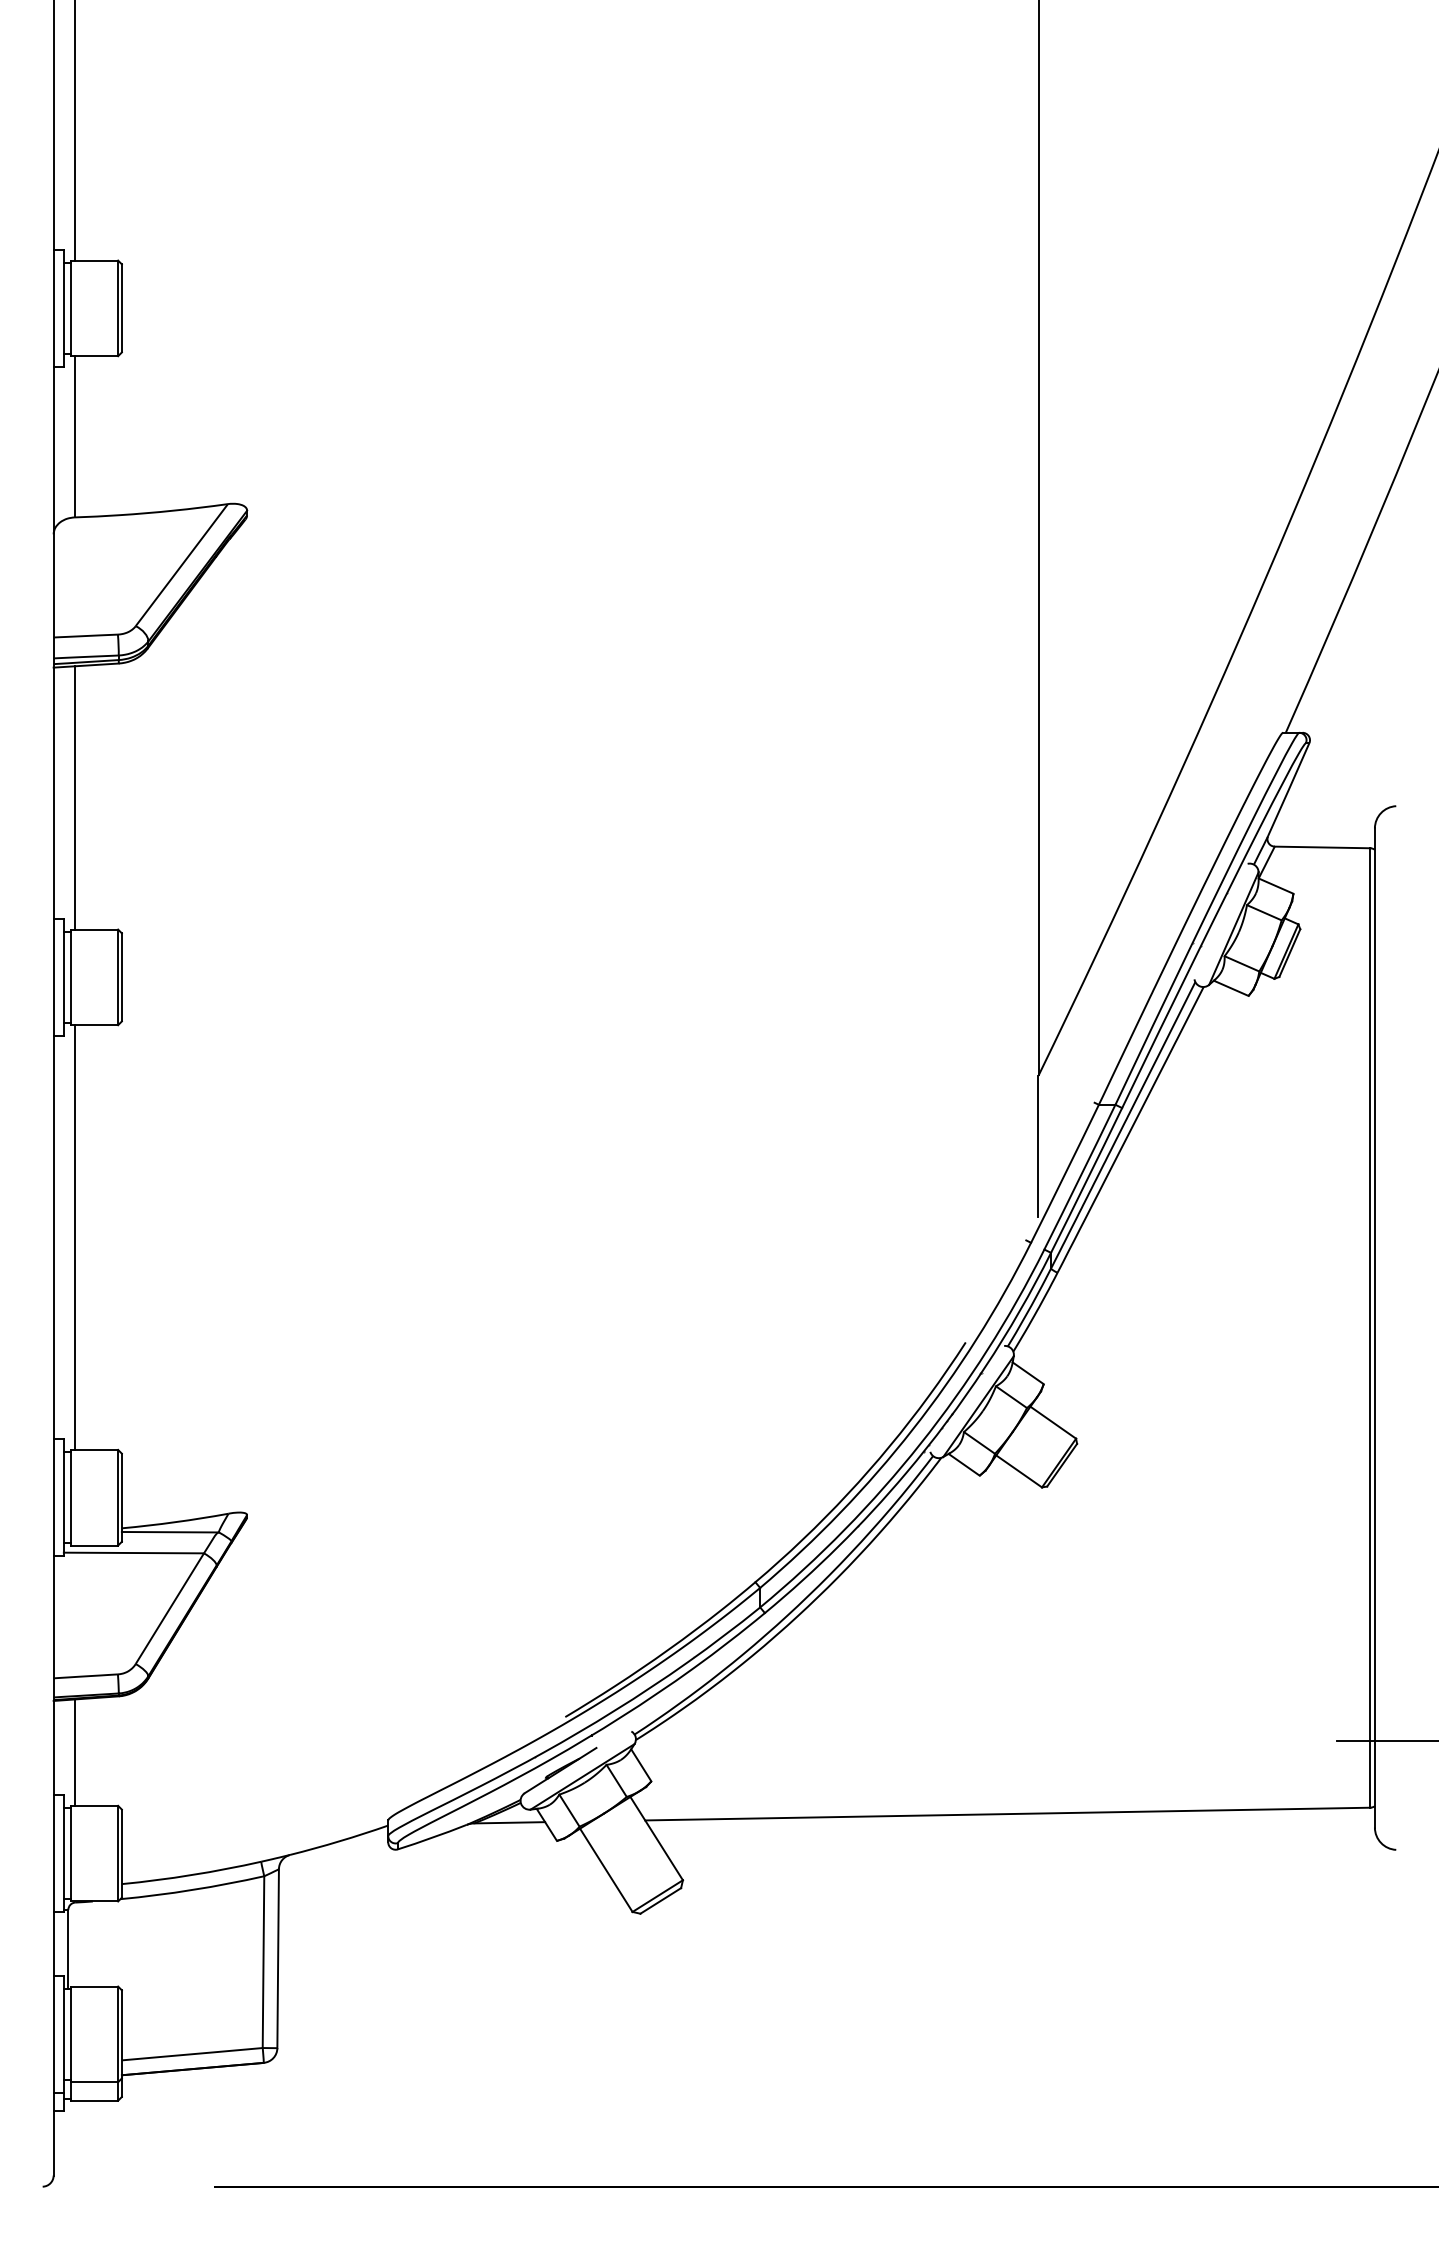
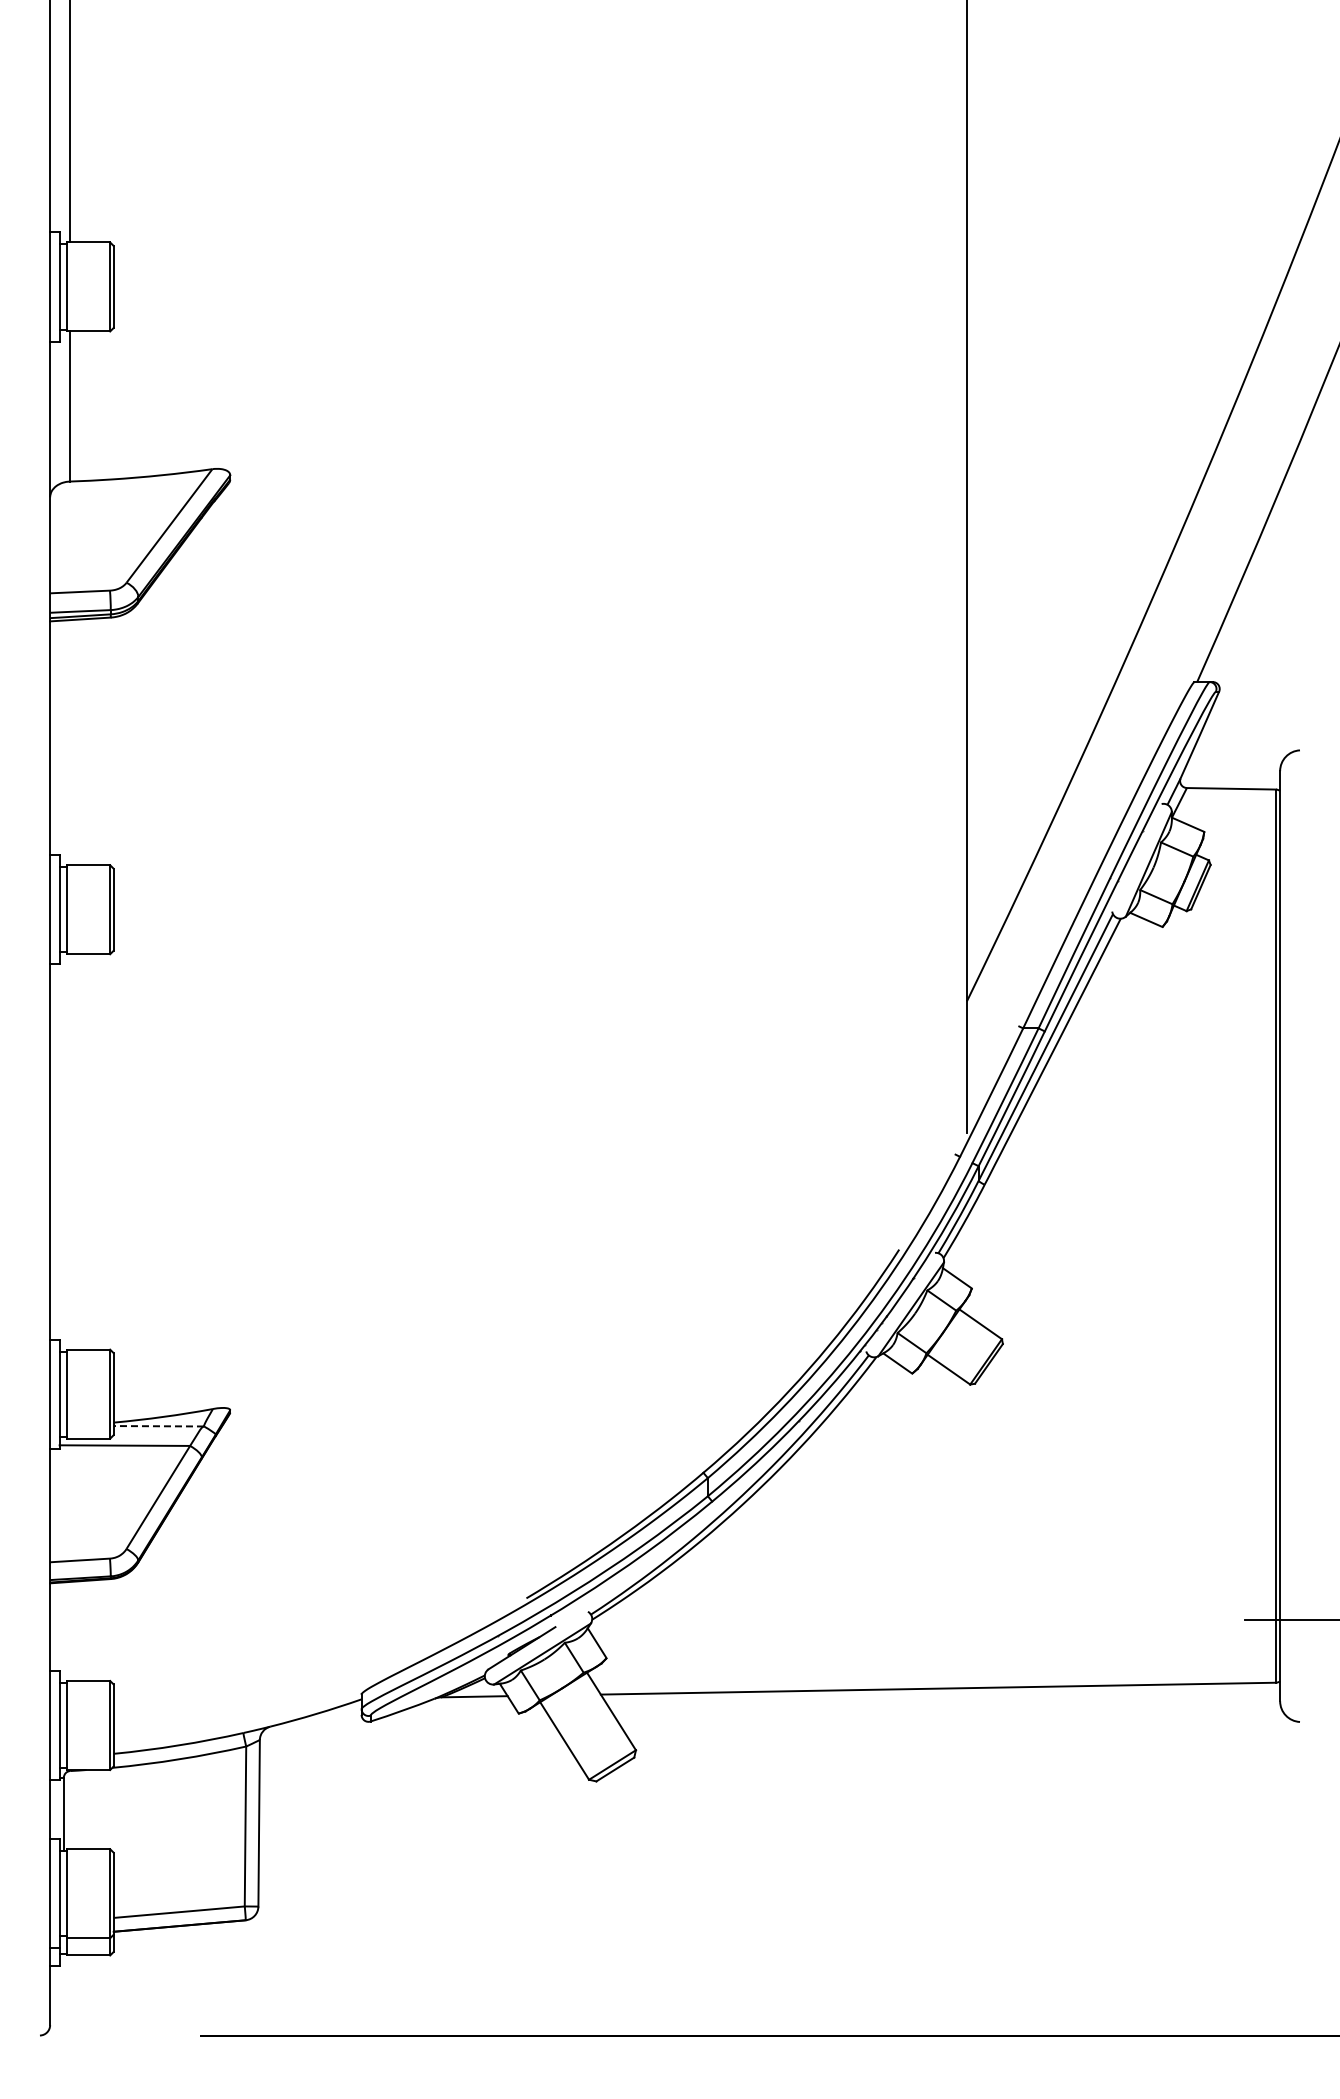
line: (74, 797) -> (69, 742), removed
line: (74, 1237) -> (69, 1151), removed
line: (170, 1532) -> (158, 1426), solid -> dashed
line: (74, 1752) -> (69, 1631), removed

